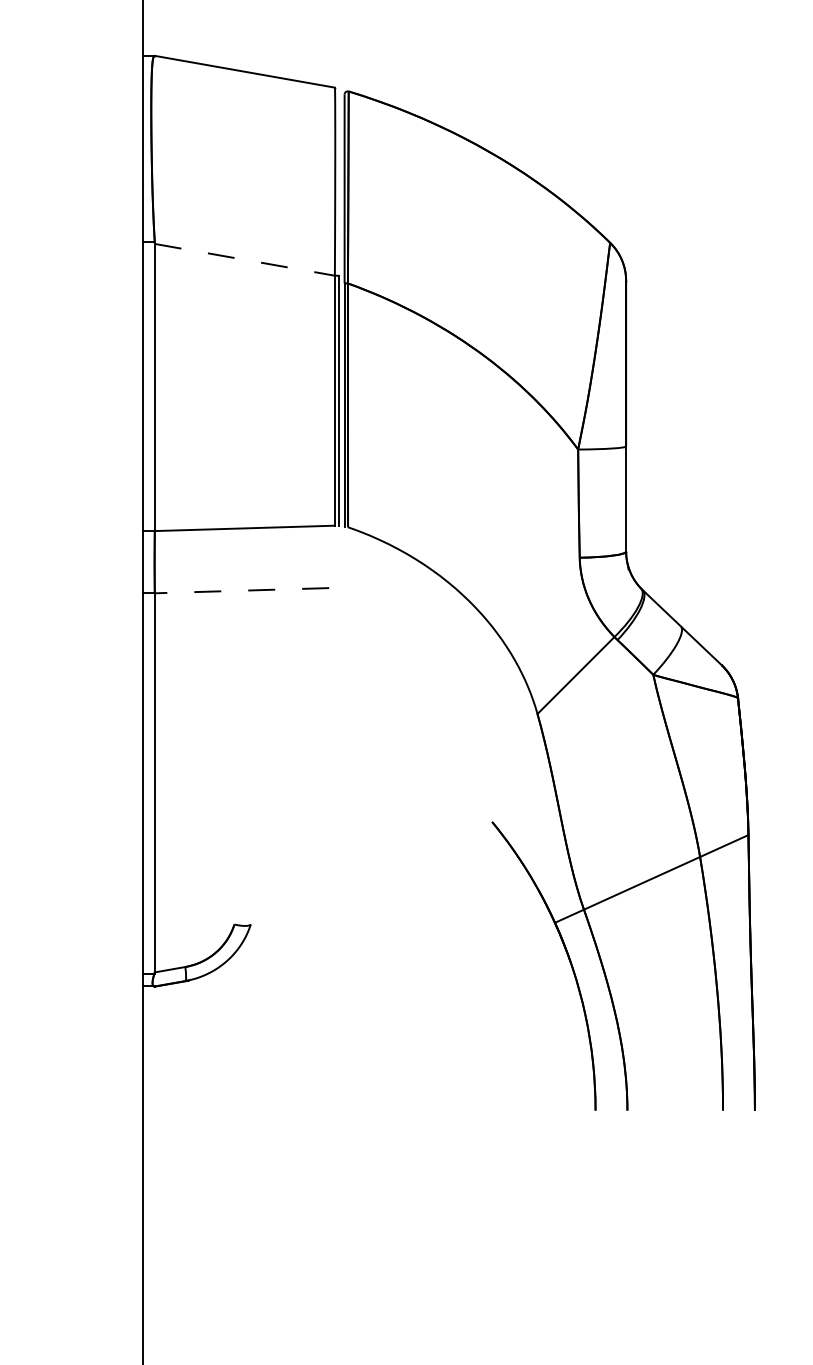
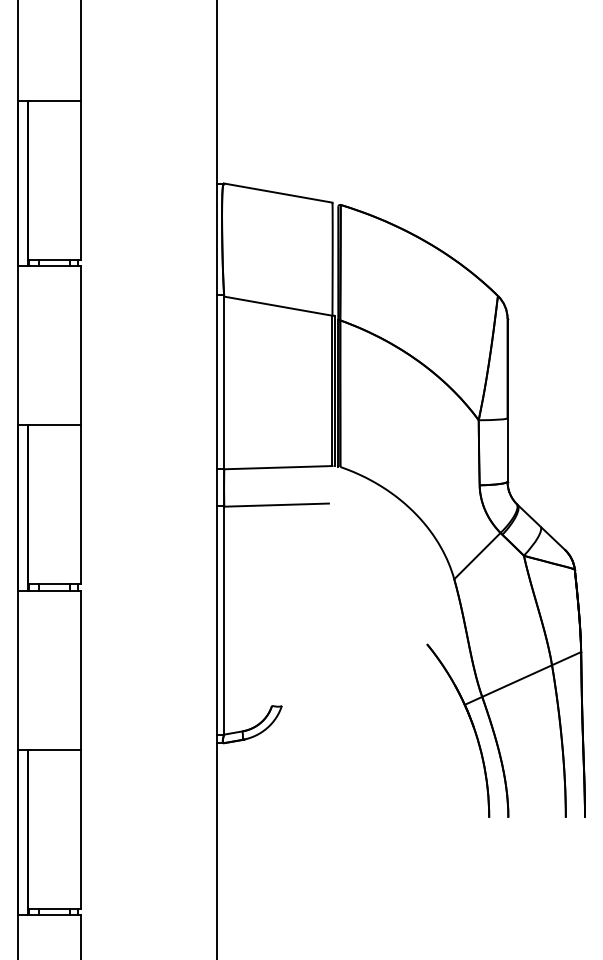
line: (245, 260) -> (278, 306), dashed -> solid
line: (241, 591) -> (276, 505), dashed -> solid

